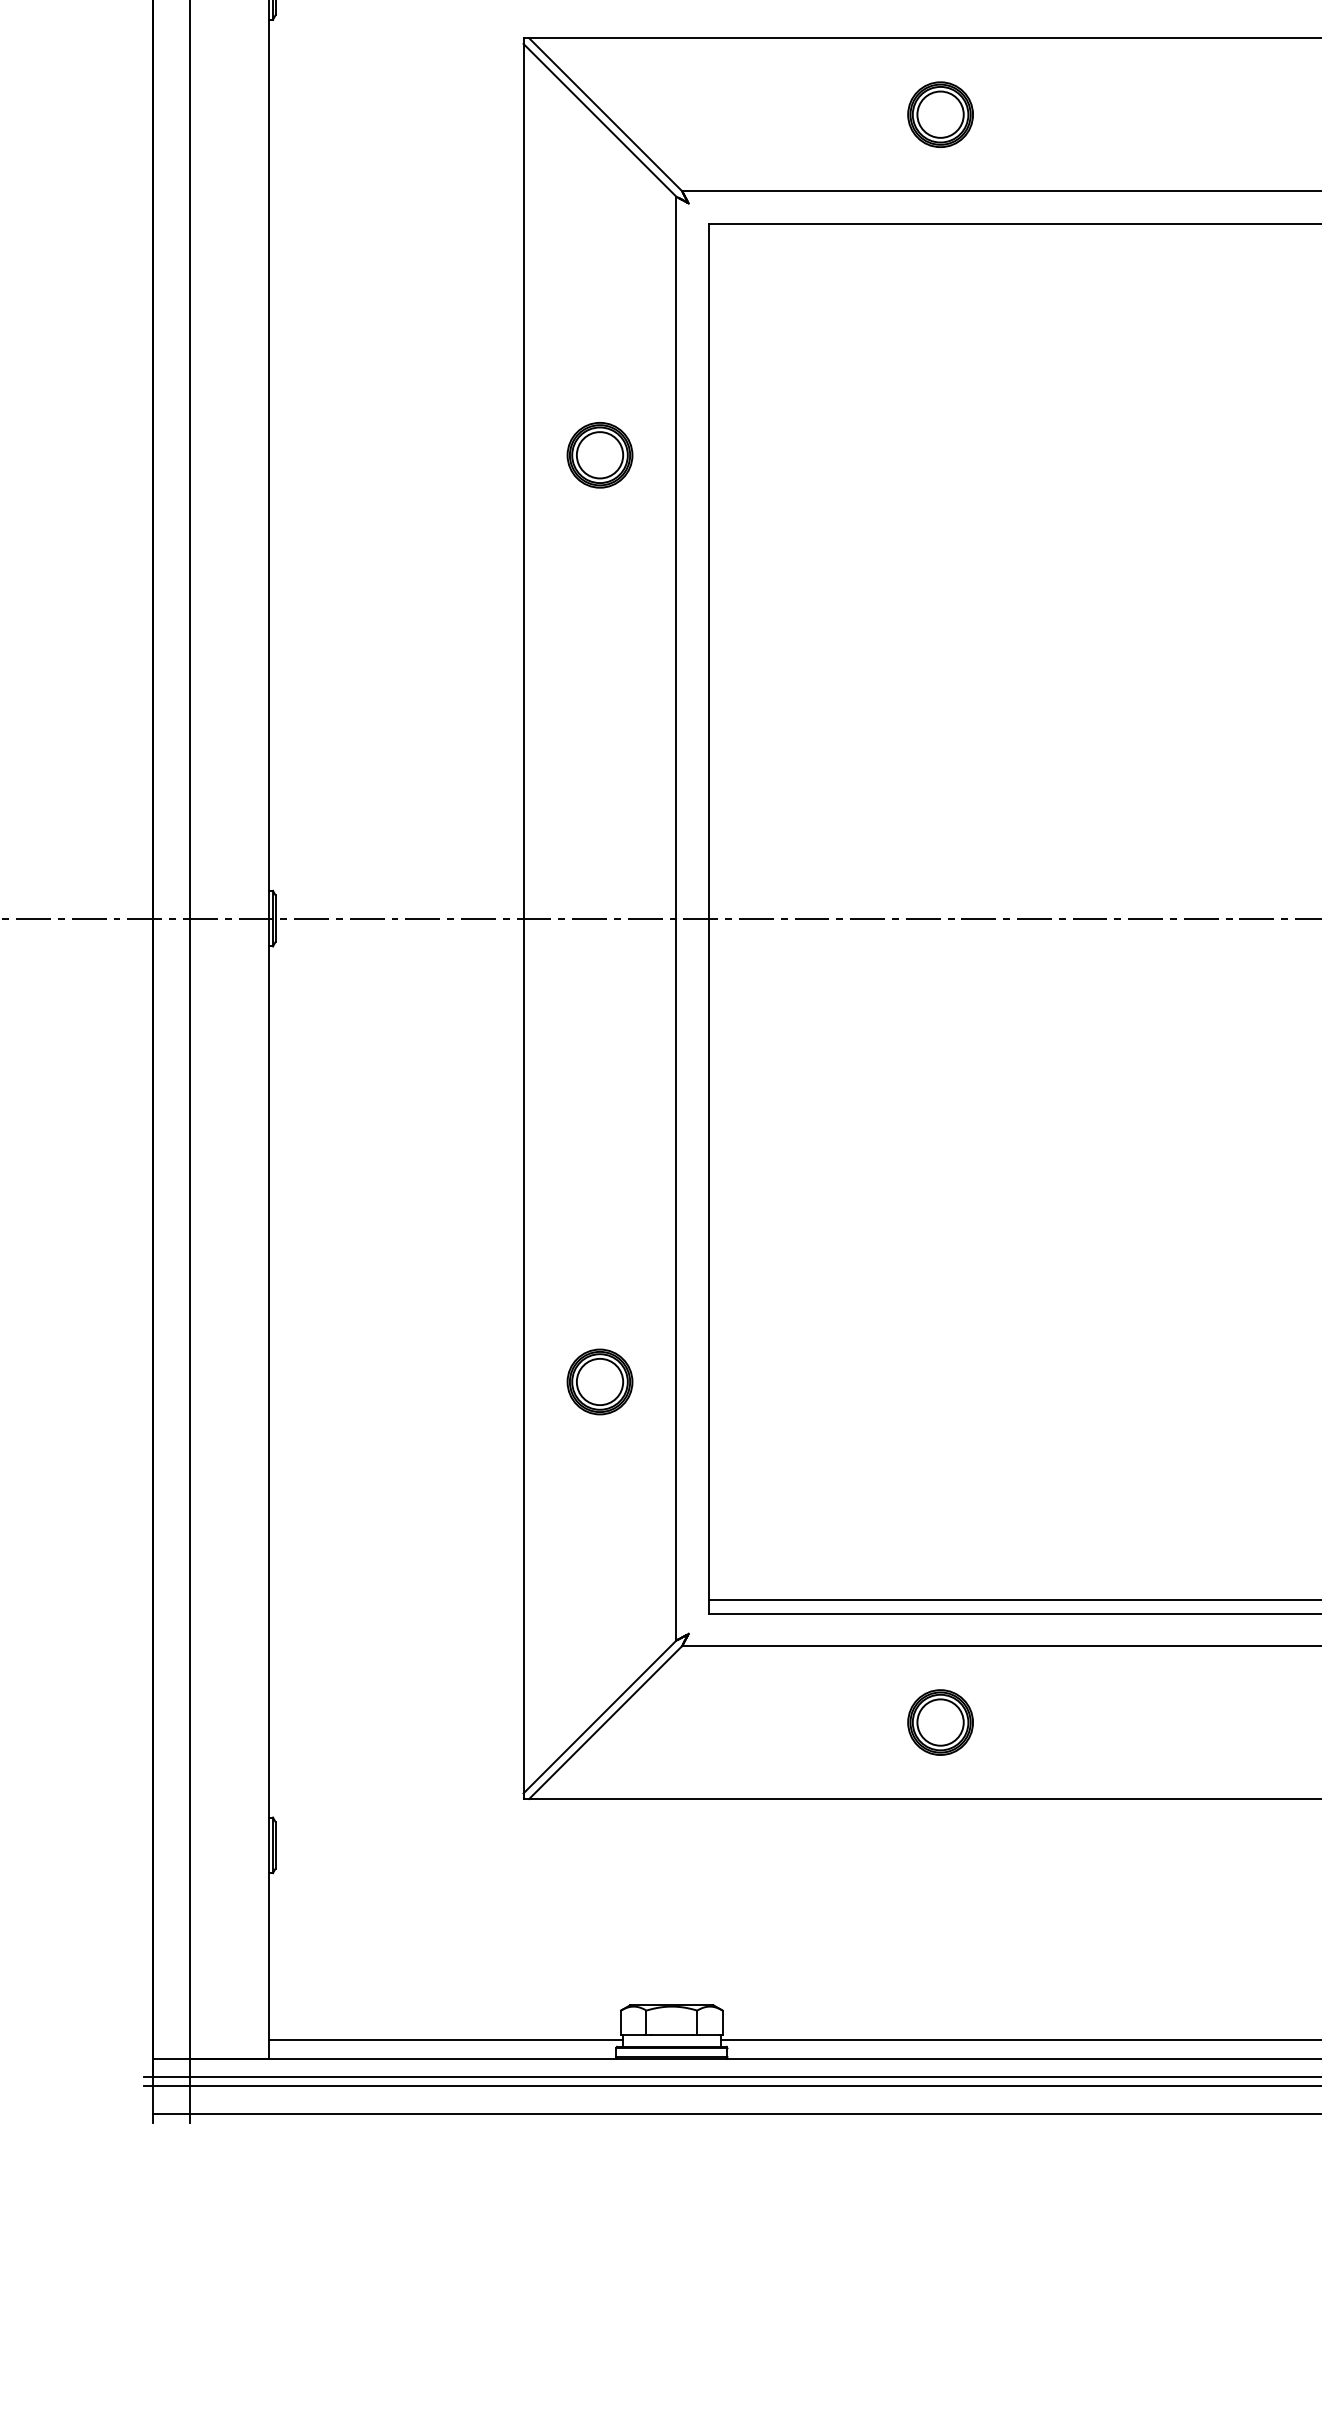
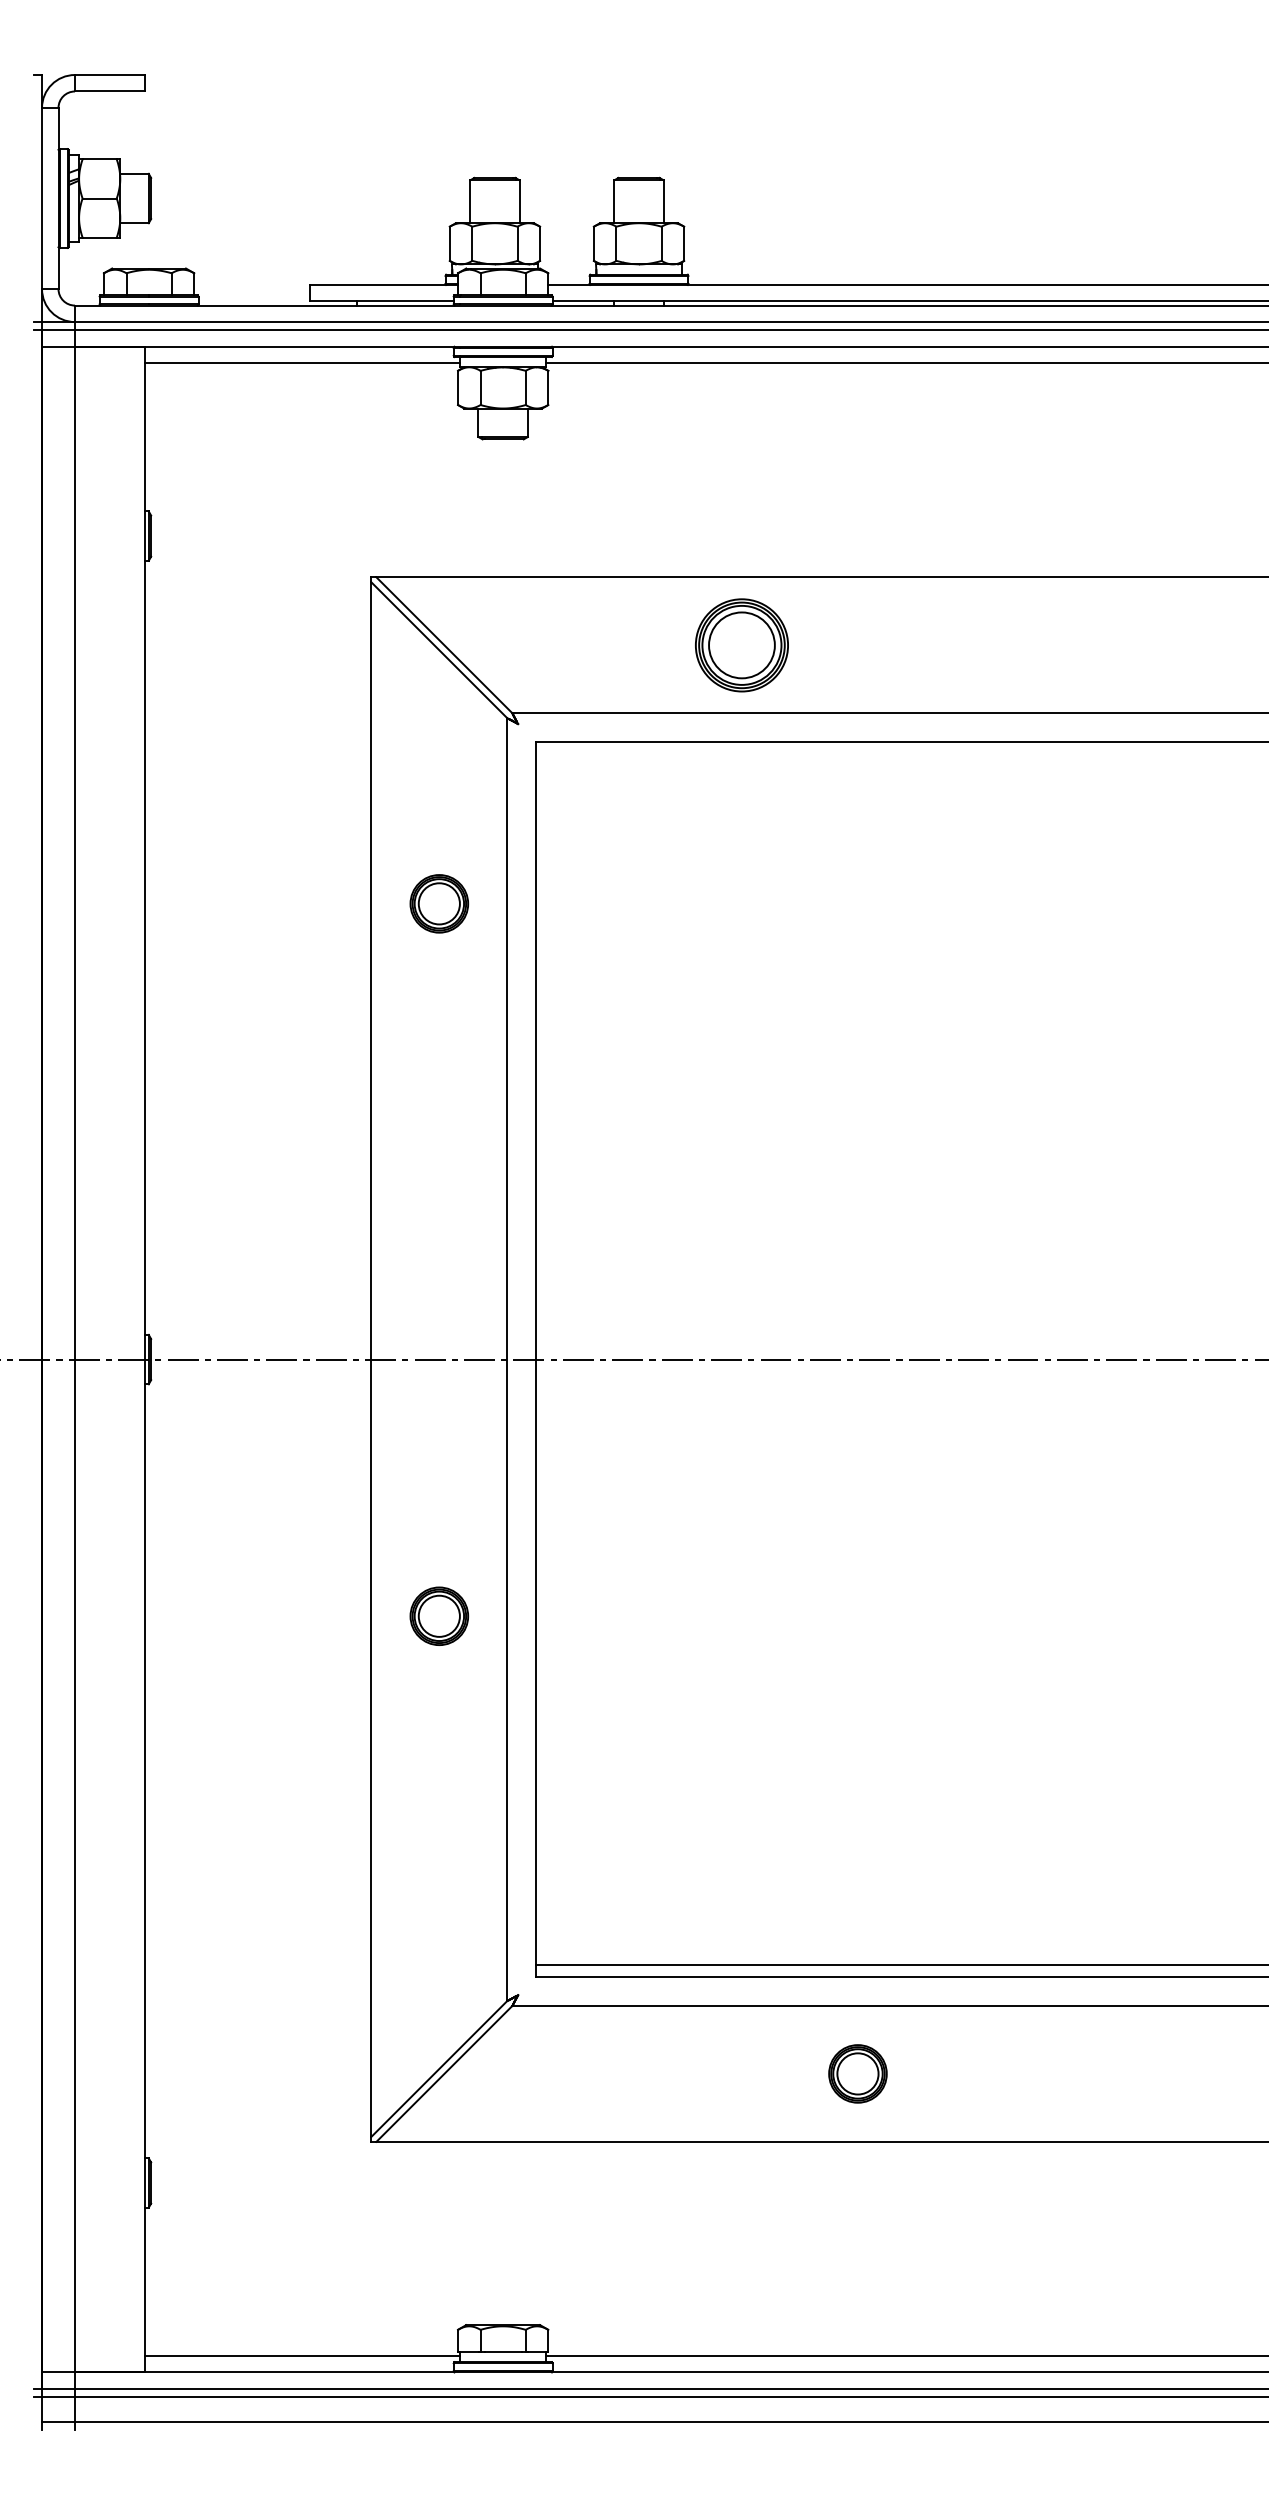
part: (940, 113) -> (741, 644), size x1.6
part: (600, 454) -> (439, 903), moved
part: (600, 1381) -> (439, 1615), moved
part: (940, 1722) -> (857, 2073), moved

